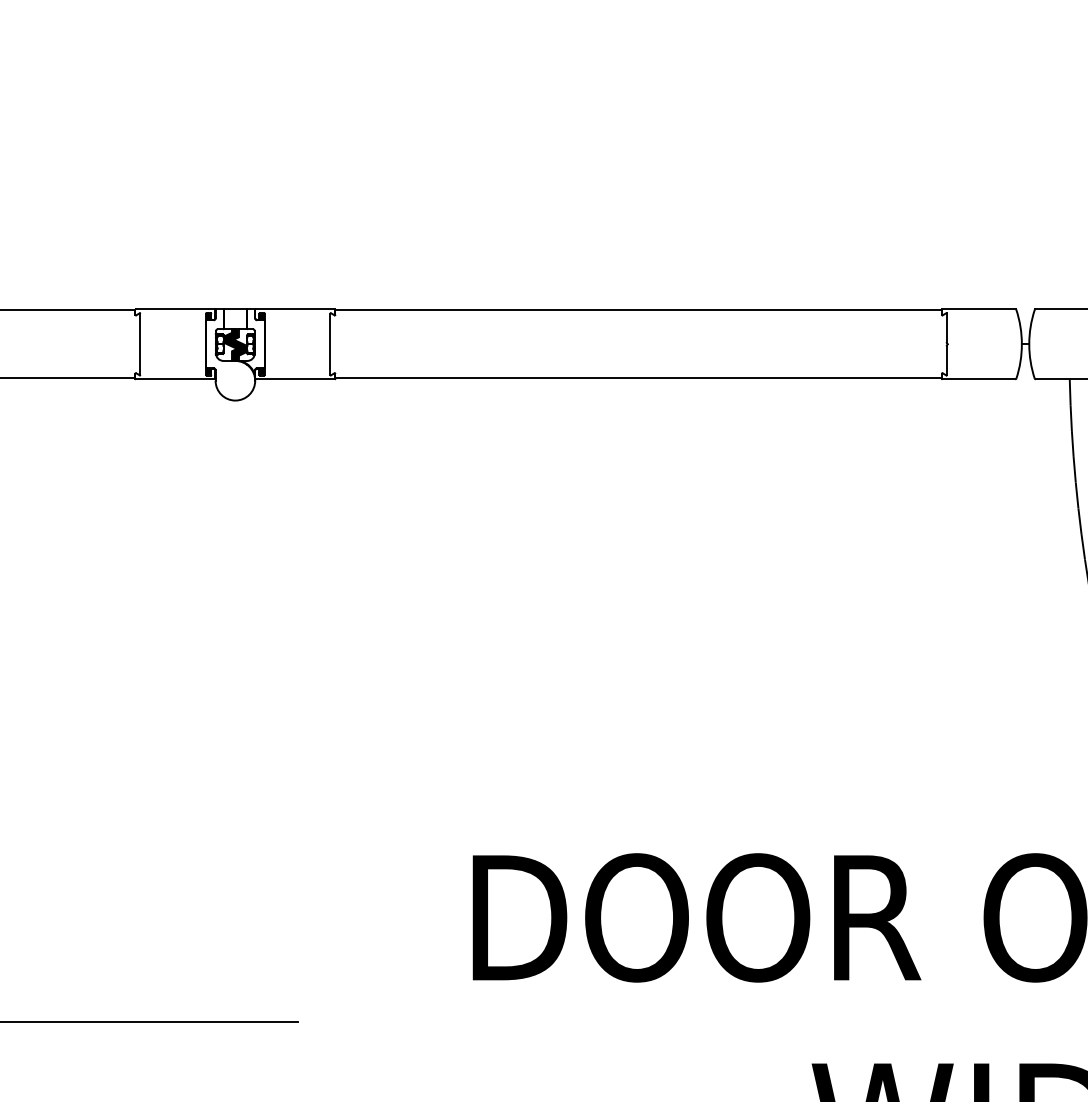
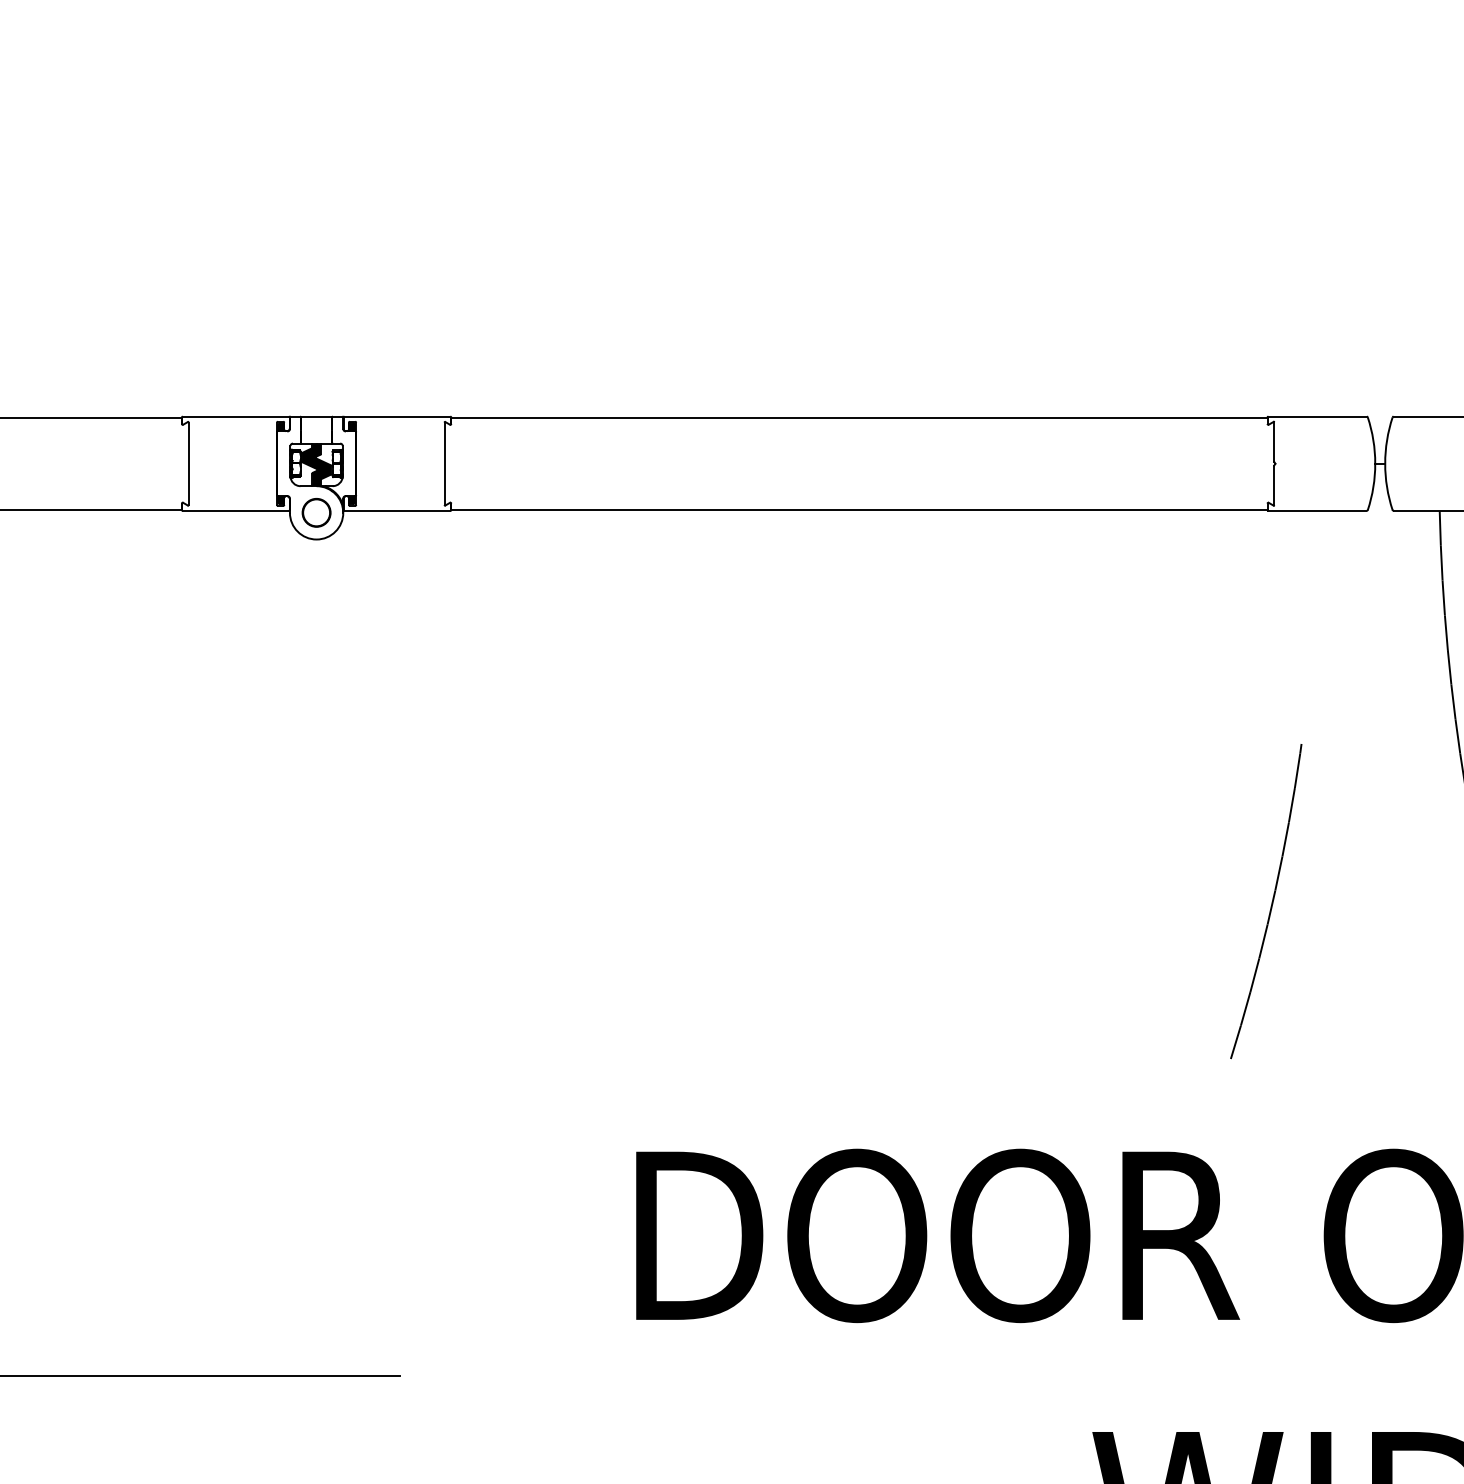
circle: (235, 380) -> (316, 512), added
arc: (944, 669) -> (1271, 901), added

